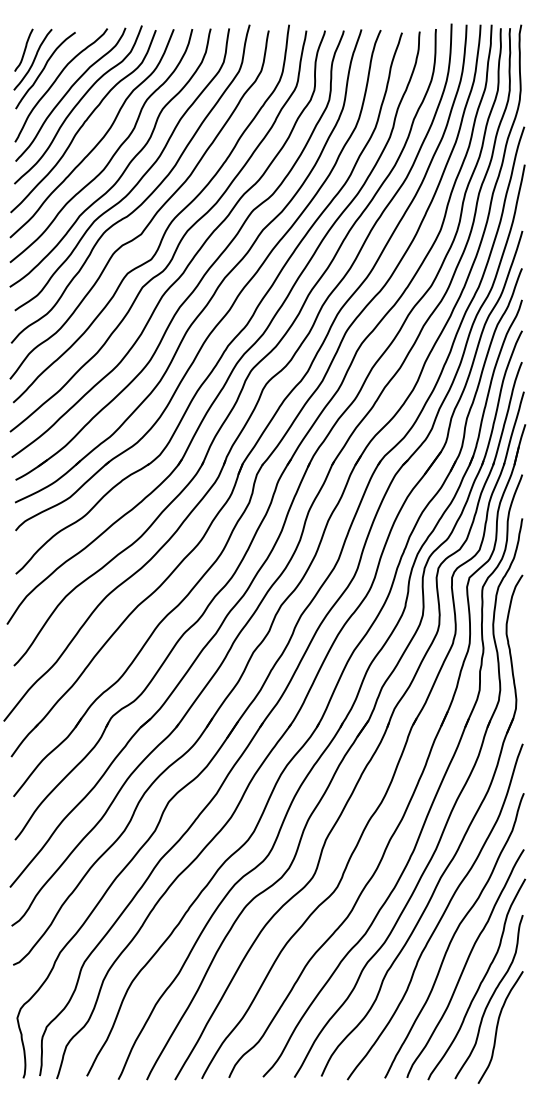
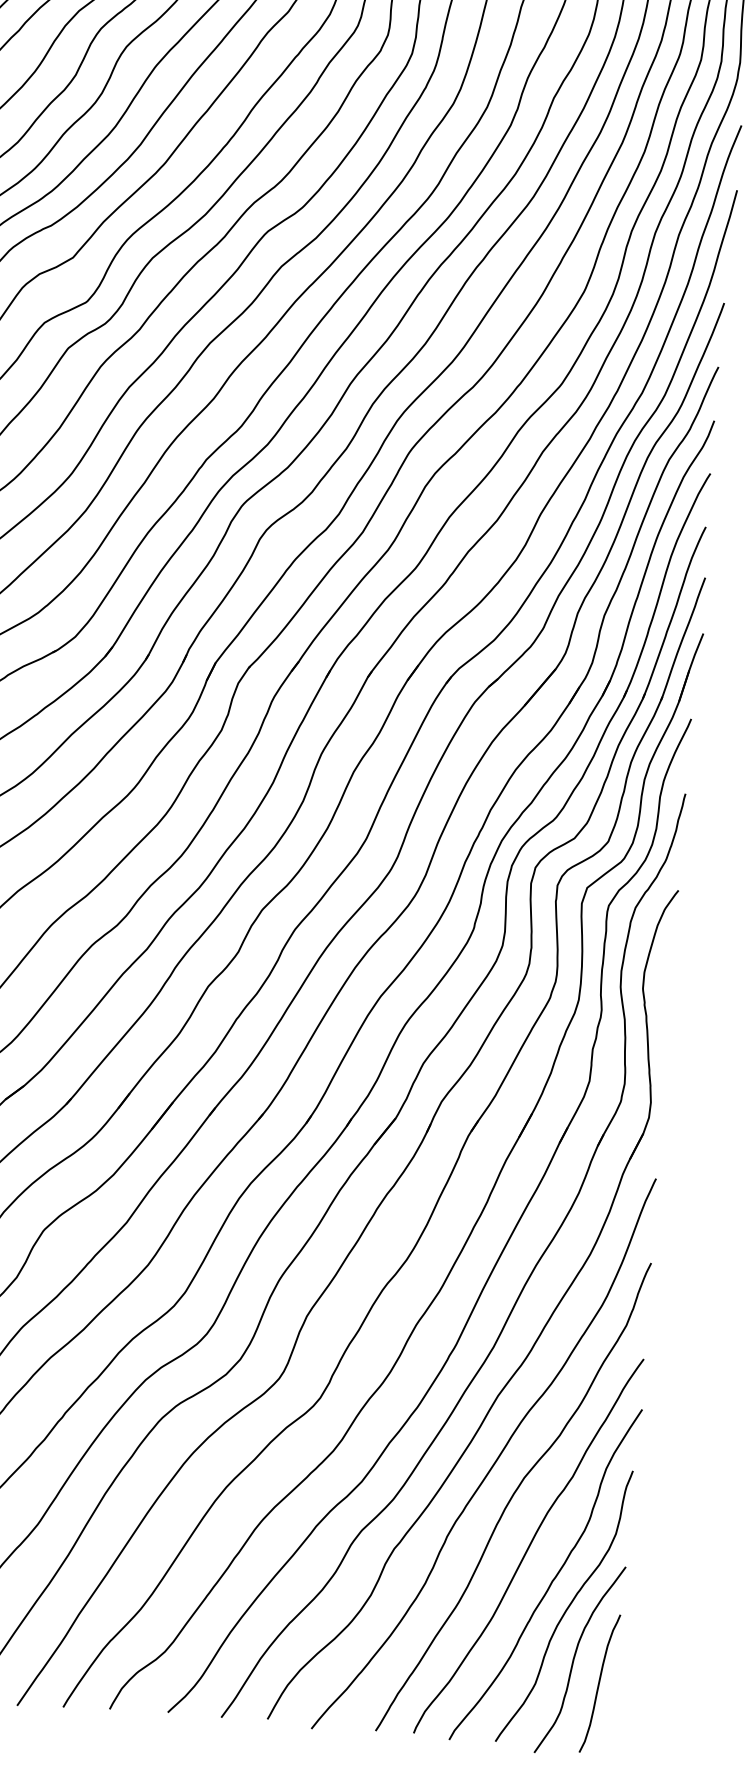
curve: (512, 1040) -> (598, 1683), added

